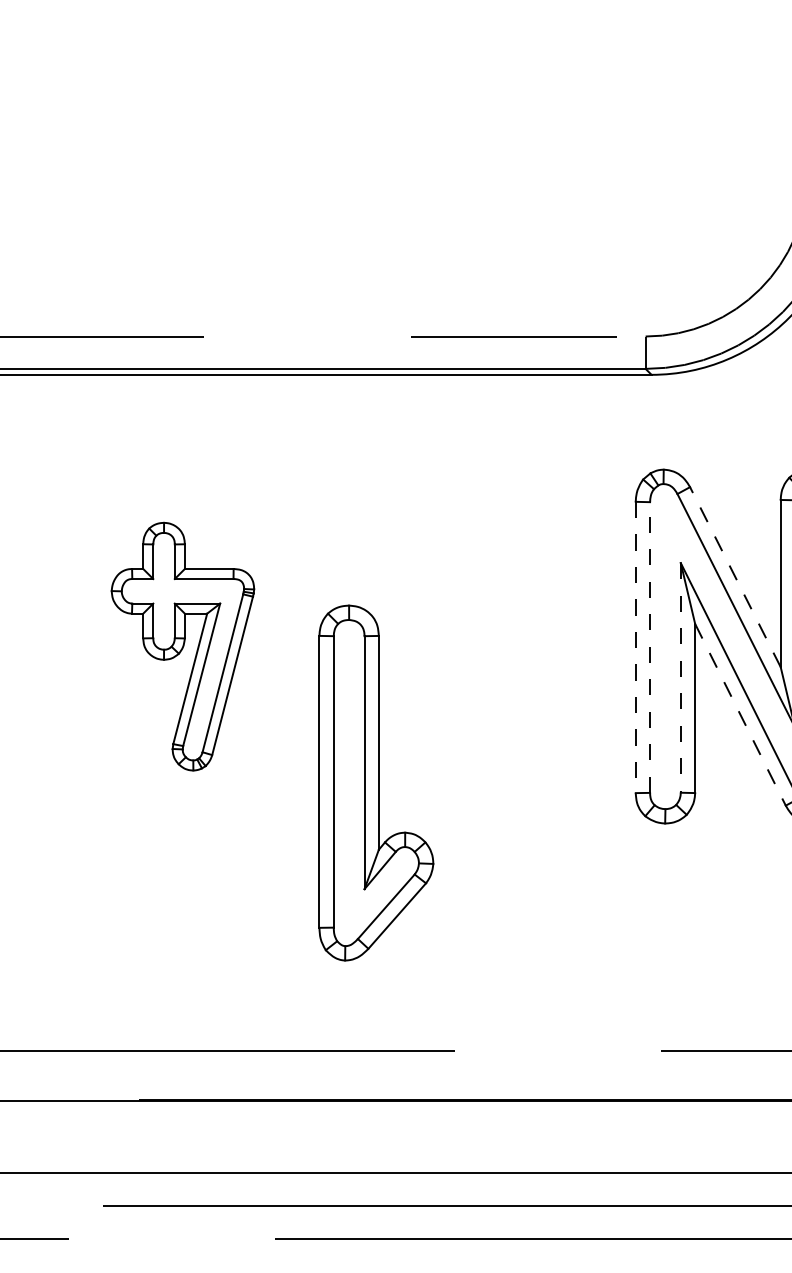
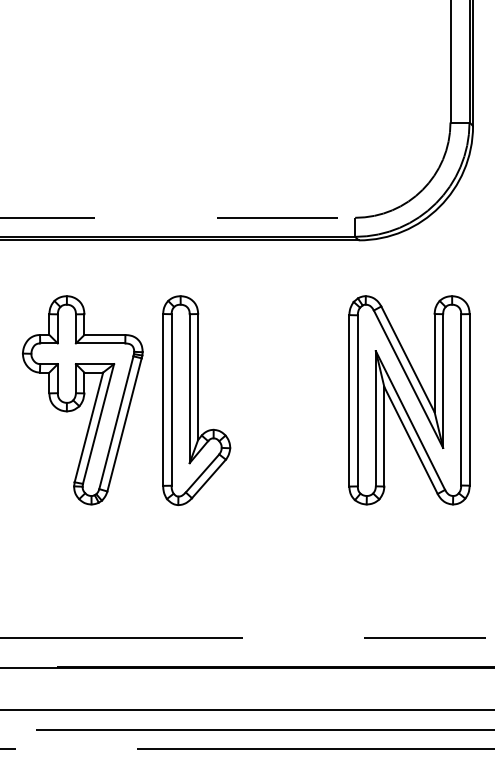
line: (734, 577) -> (407, 359), dashed -> solid
part: (182, 646) -> (82, 400), size x1.43
line: (635, 646) -> (349, 400), dashed -> solid
line: (649, 646) -> (357, 400), dashed -> solid
line: (680, 677) -> (375, 418), dashed -> solid
line: (741, 714) -> (411, 440), dashed -> solid
part: (376, 782) -> (196, 400), moved

